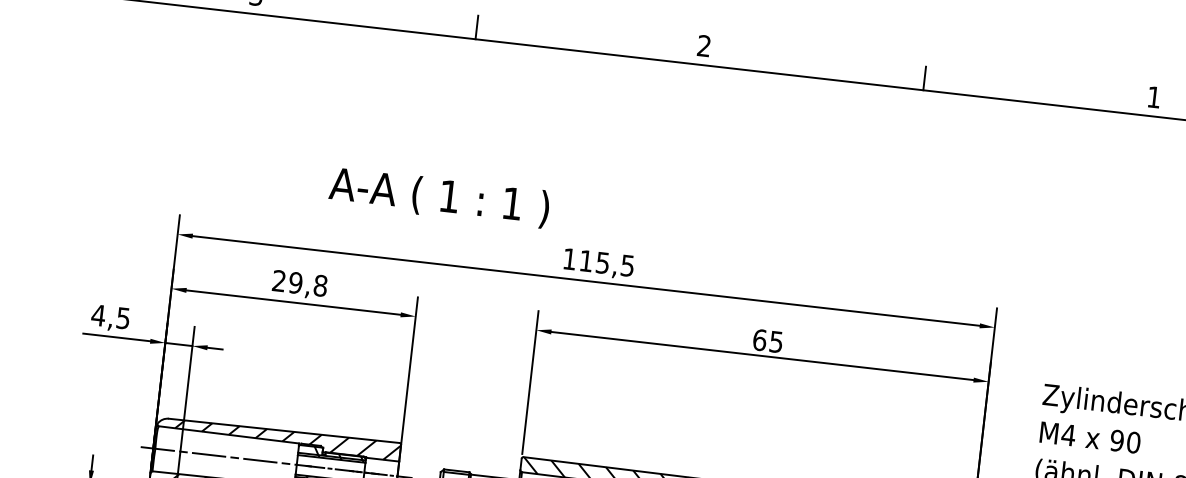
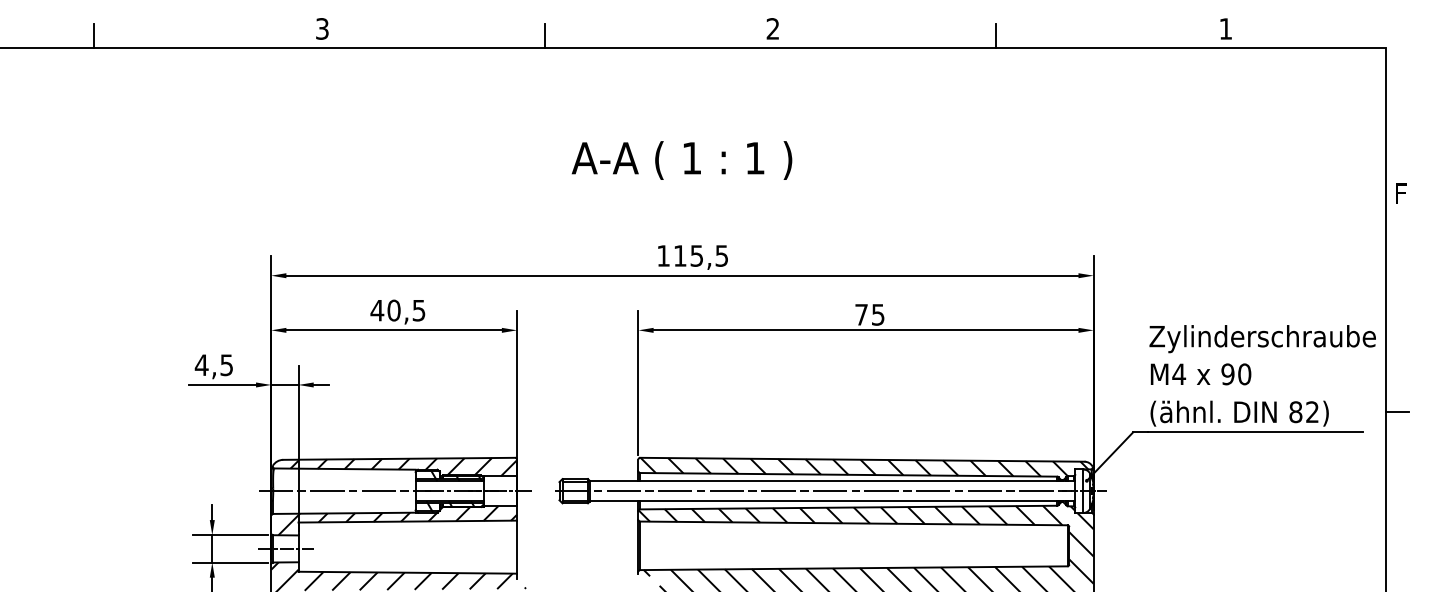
text: (438, 197) -> (681, 160), moved
text: (299, 283) -> (397, 310), 29,8 -> 40,5
text: (759, 339) -> (861, 314), 65 -> 75

